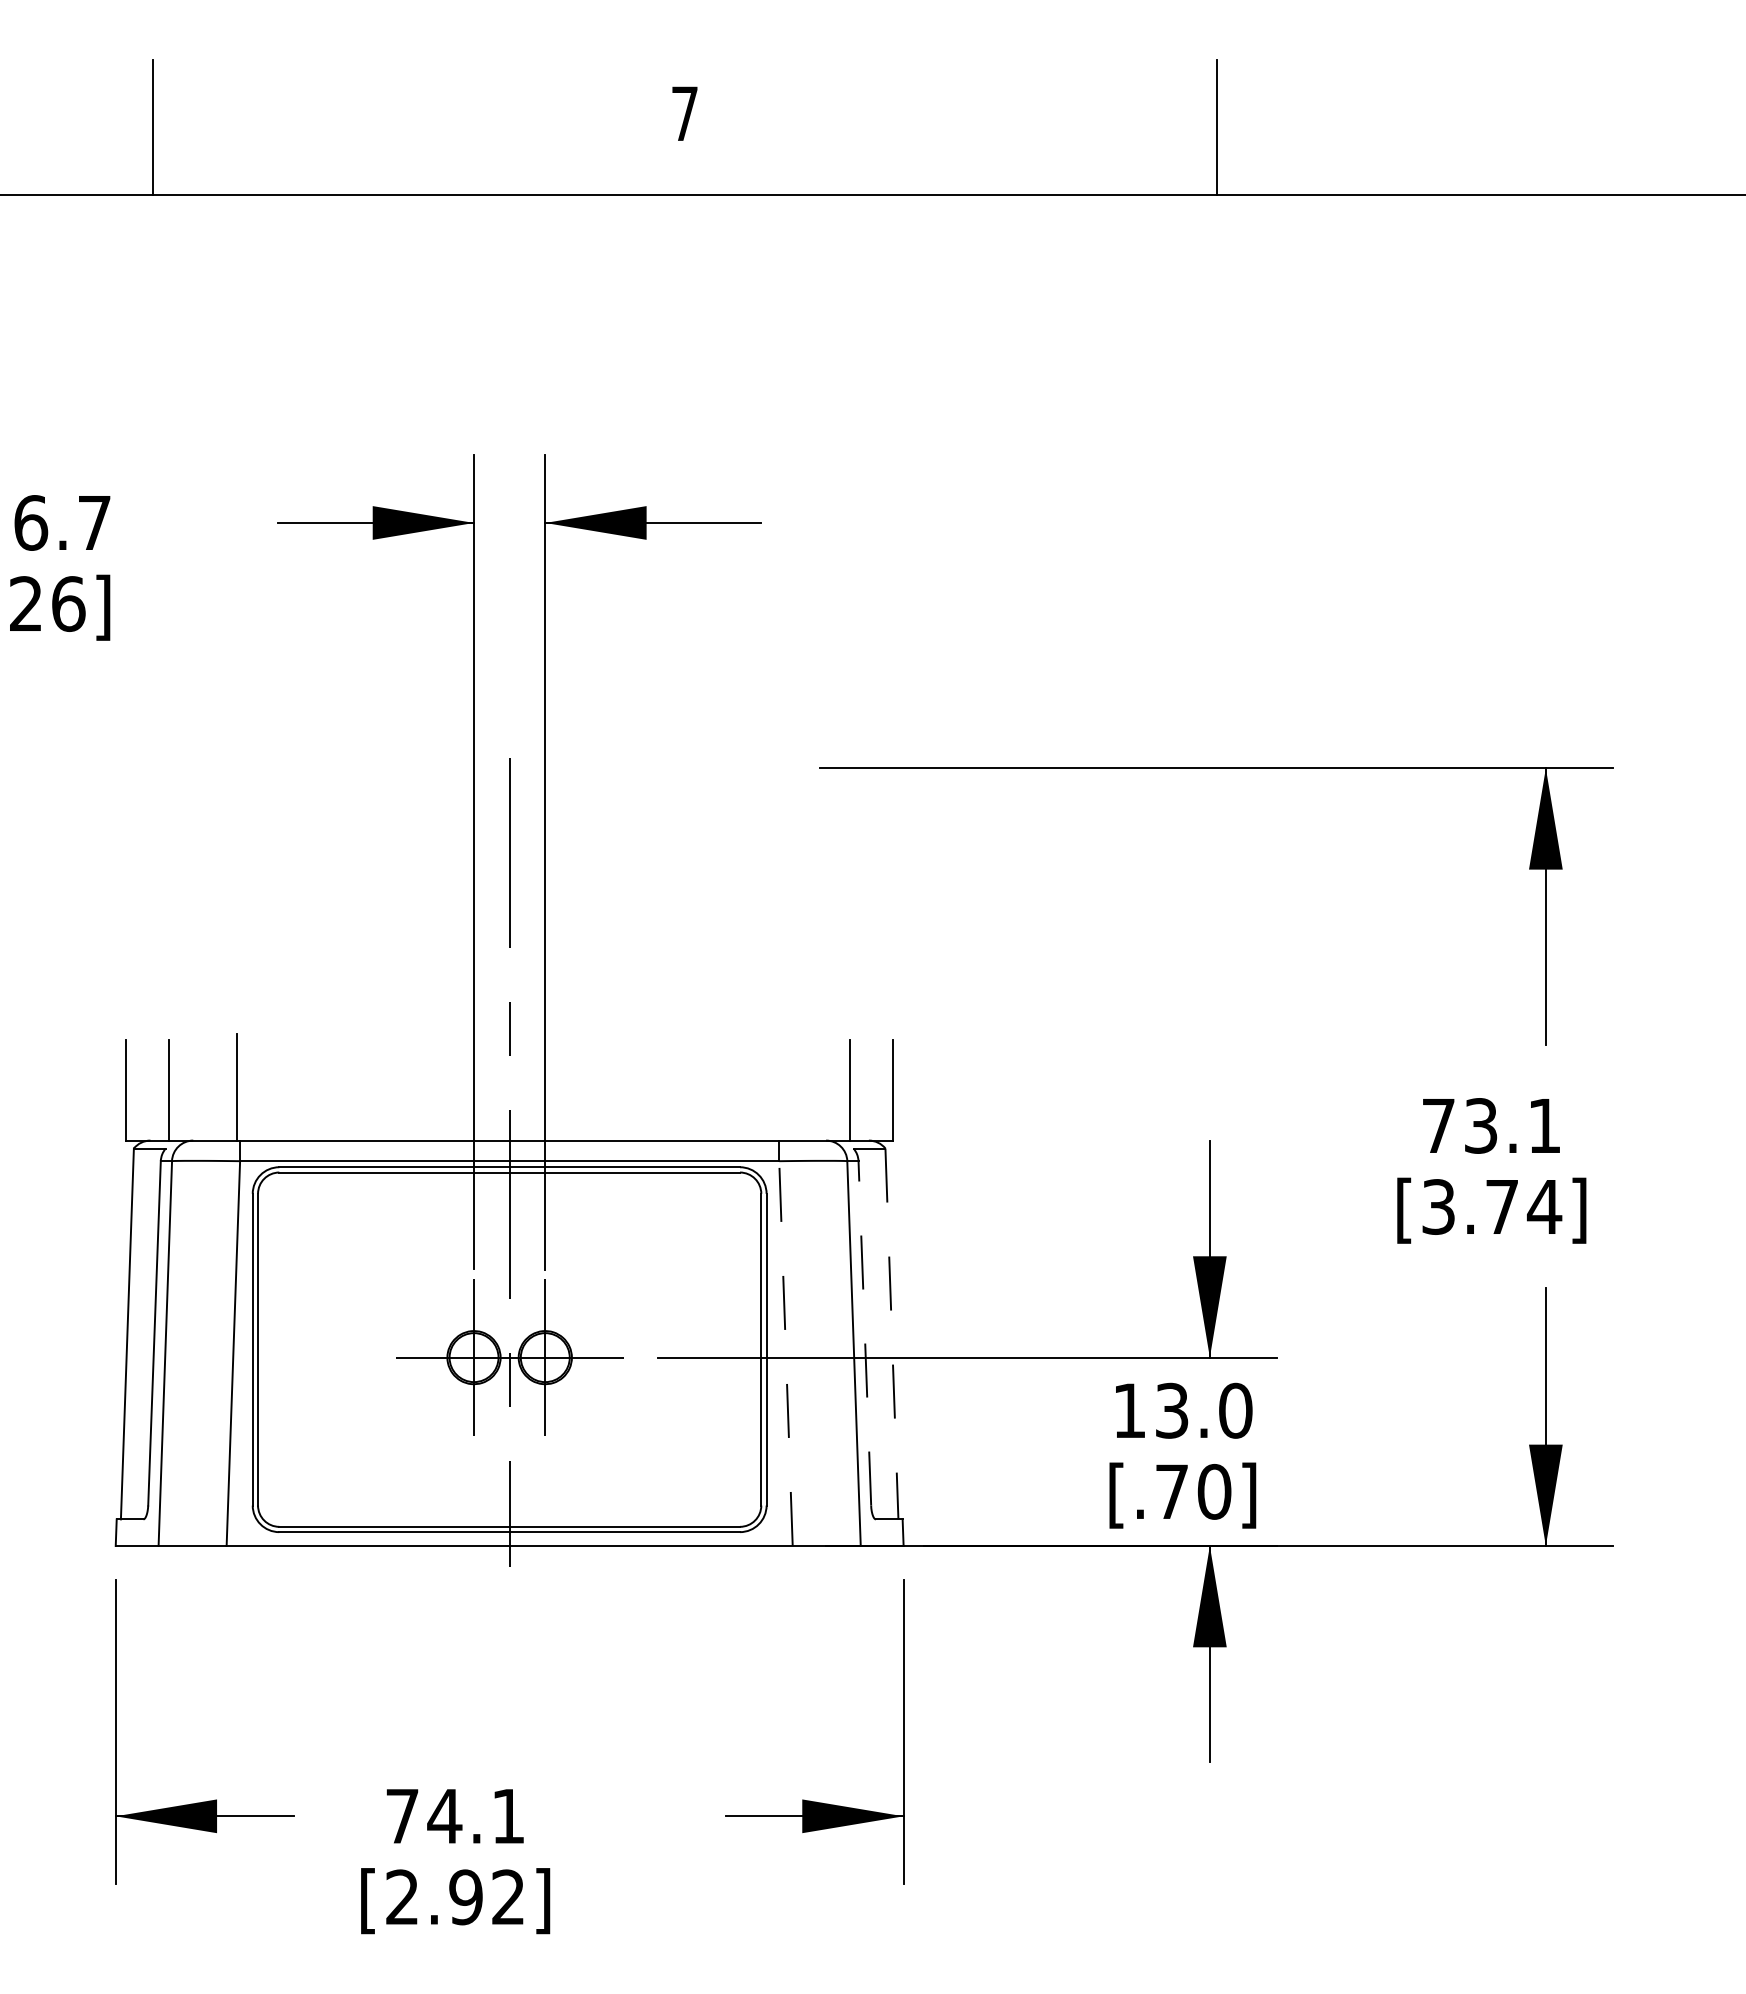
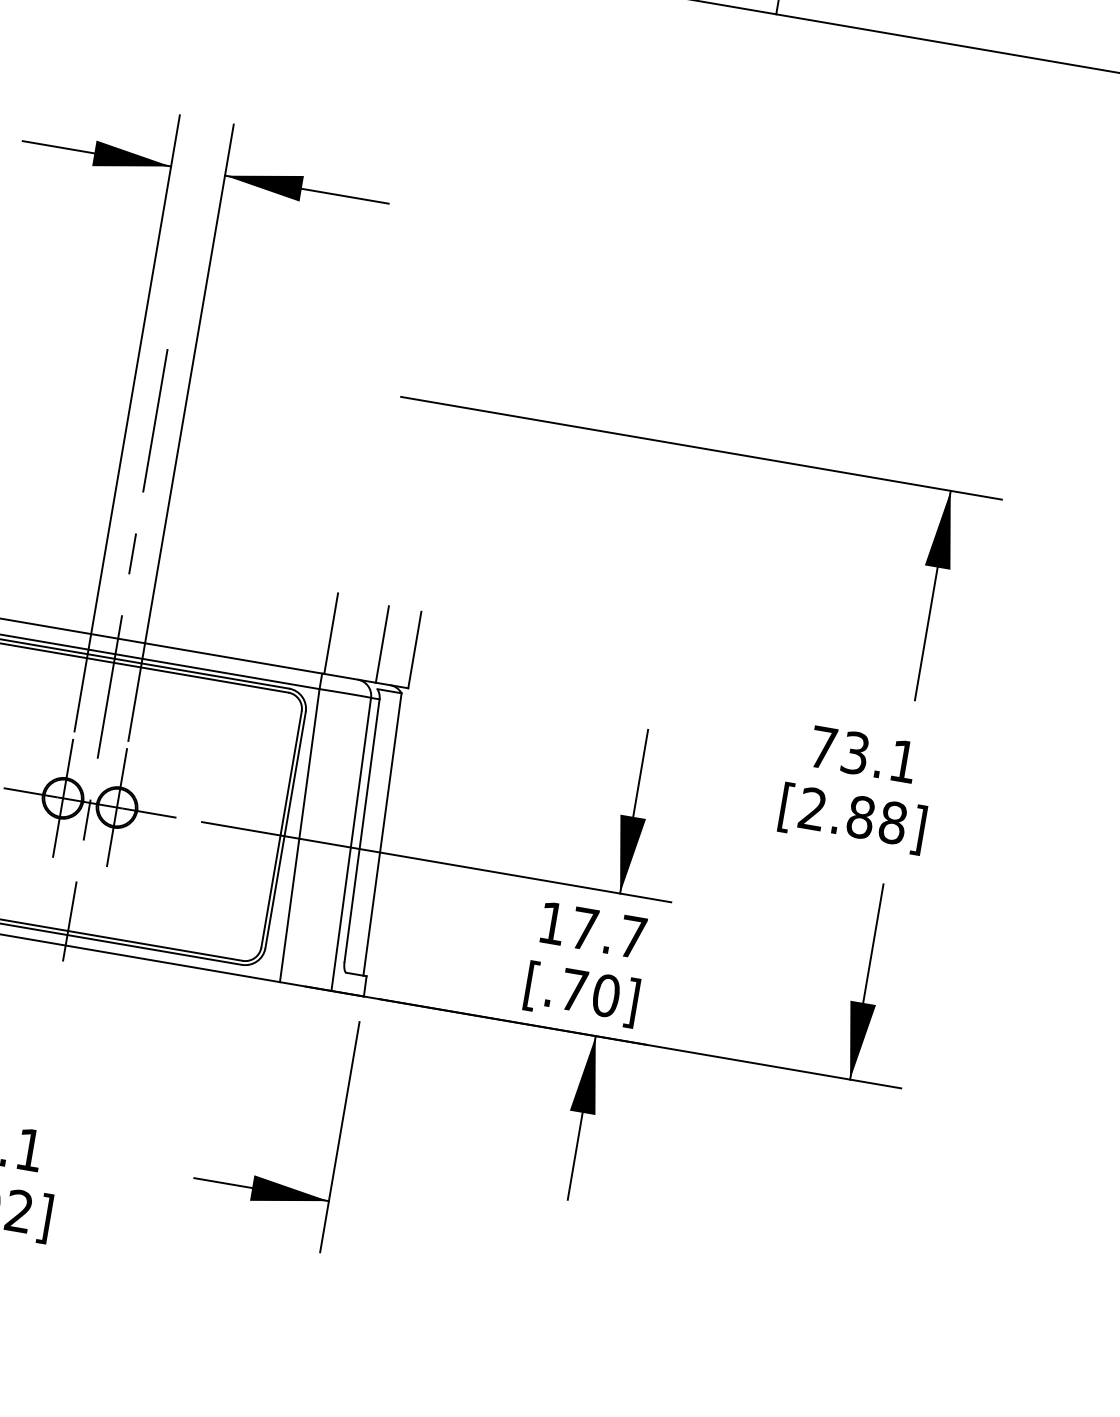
line: (782, 1087) -> (331, 633), added
text: (1492, 1206) -> (853, 815), [3.74] -> [2.88]
line: (864, 1332) -> (361, 829), dashed -> solid
line: (891, 1333) -> (382, 834), dashed -> solid
line: (785, 1353) -> (299, 835), dashed -> solid
text: (1204, 1410) -> (609, 932), 13.0 -> 17.7

